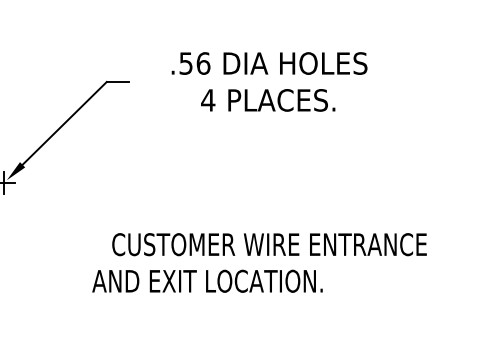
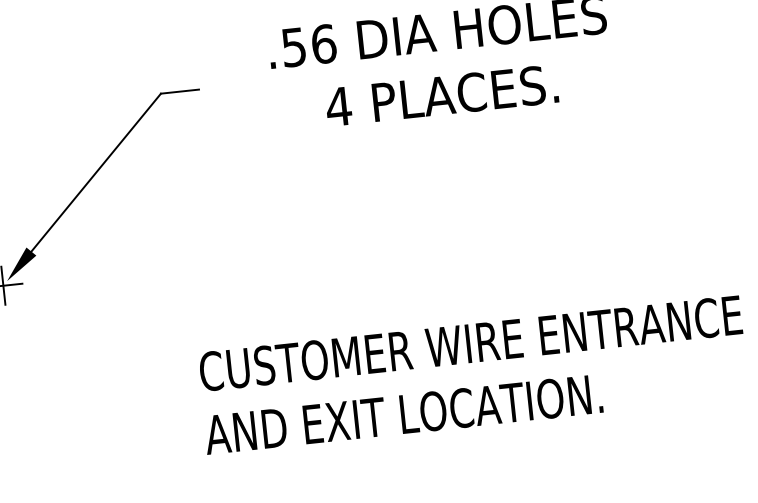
text: (207, 280) -> (403, 413), moved

